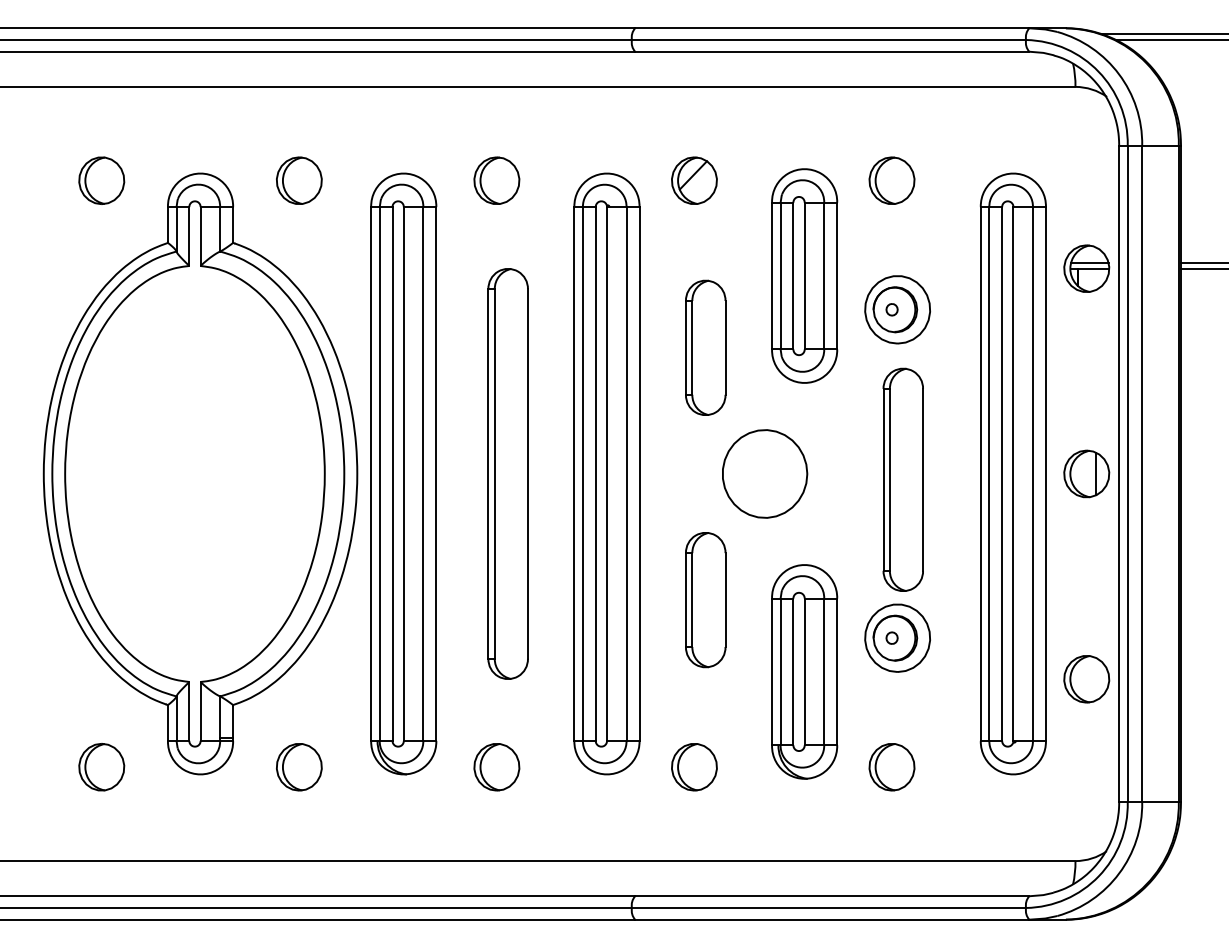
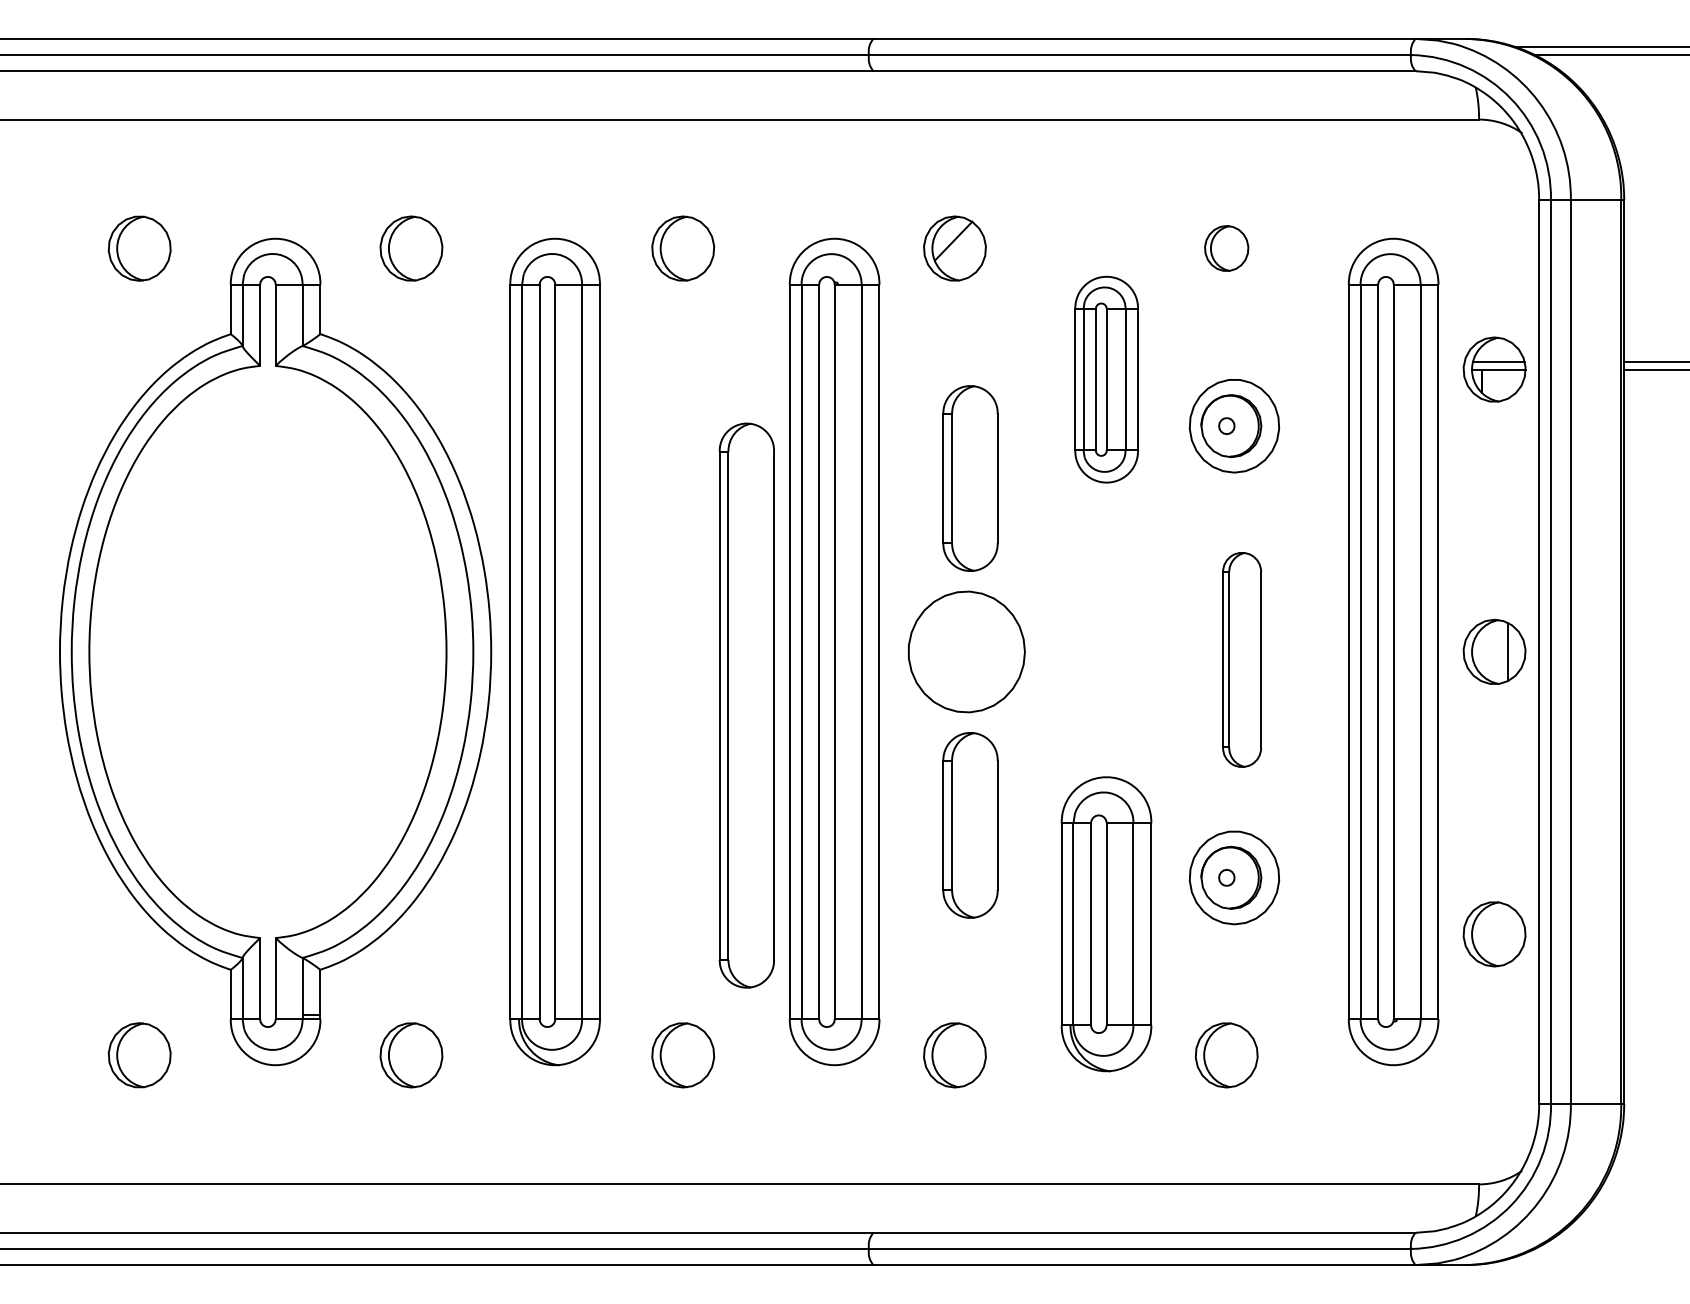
part: (891, 180) -> (1226, 248), size x0.7
part: (804, 275) -> (1106, 378), size x0.7
part: (507, 473) -> (745, 704), moved
part: (765, 473) -> (967, 651), moved
part: (902, 479) -> (1241, 659), size x0.7

